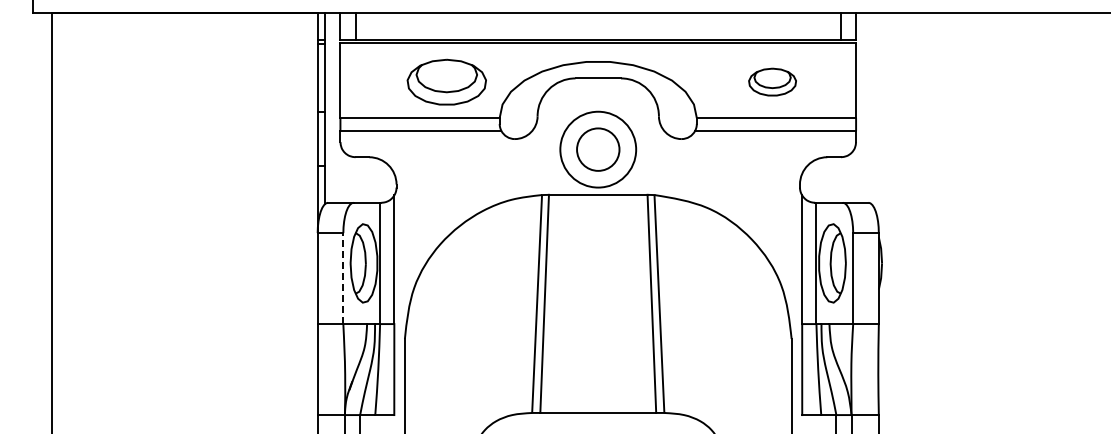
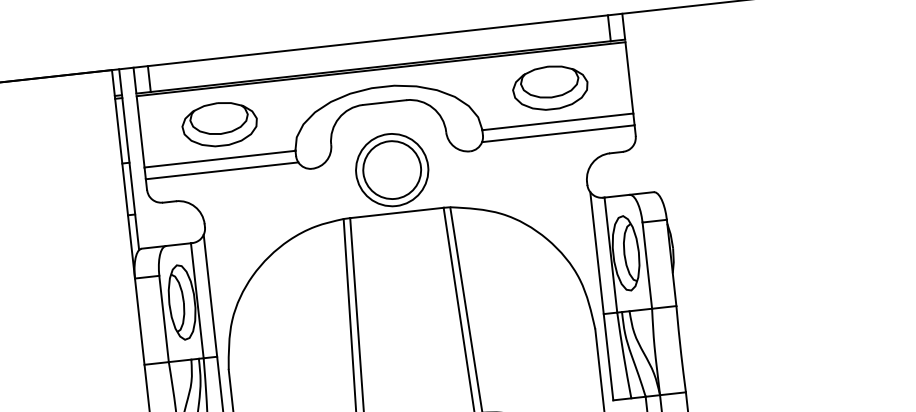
part: (446, 81) -> (219, 123), moved
part: (772, 81) -> (550, 87), size x1.67
circle: (597, 149) -> (391, 170), size x1.43
line: (343, 278) -> (164, 318), dashed -> solid

